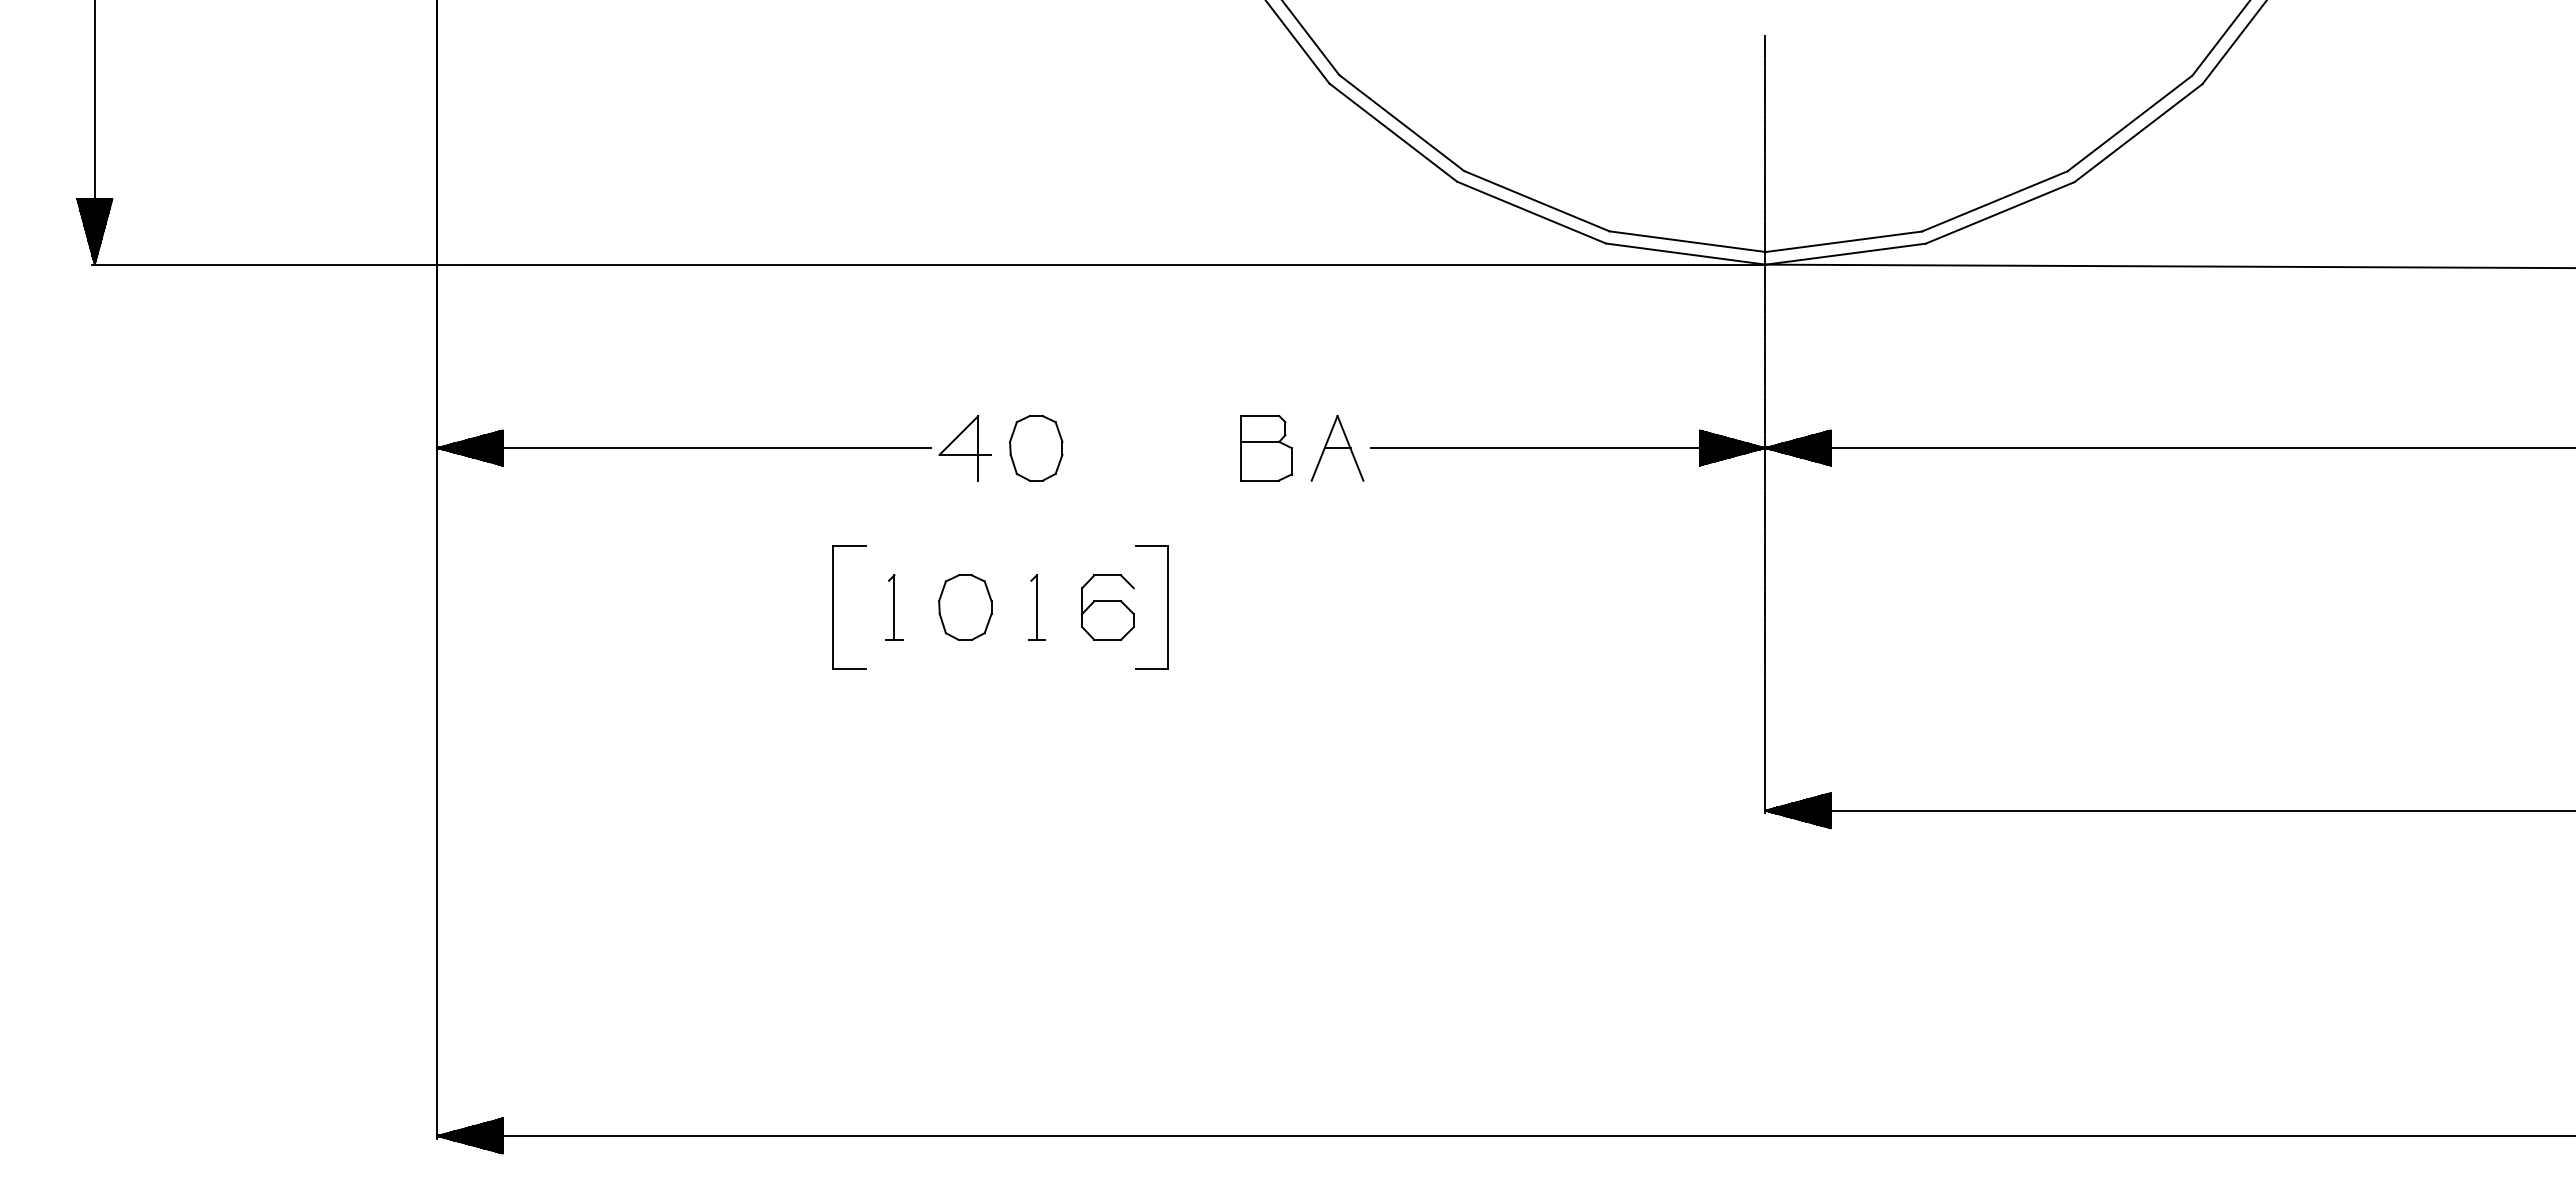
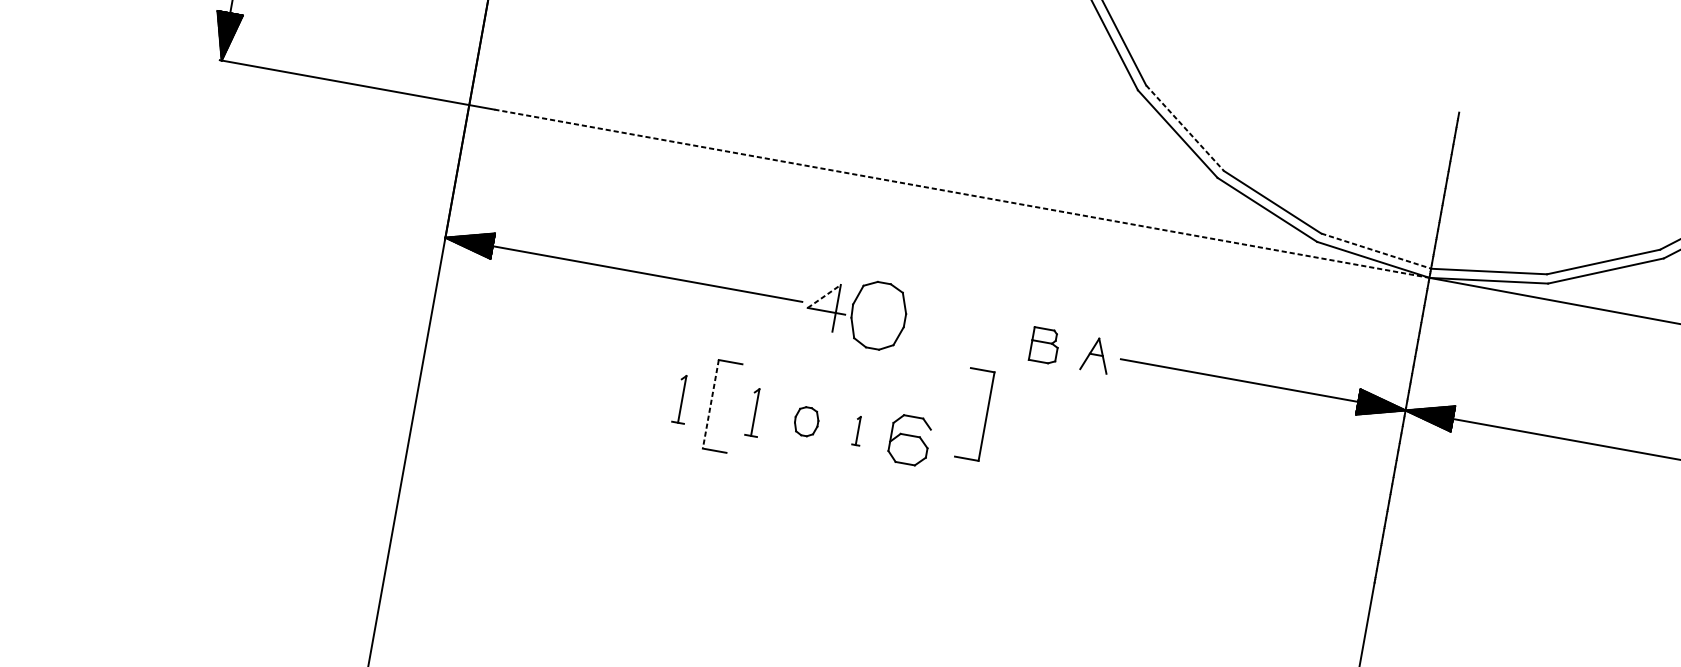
line: (1401, 123) -> (1184, 128), solid -> dashed
line: (1687, 241) -> (1376, 251), solid -> dashed
line: (1118, 264) -> (961, 193), solid -> dashed
line: (959, 435) -> (824, 296), solid -> dashed
part: (1036, 448) -> (878, 315), size x1.4
part: (1266, 448) -> (1044, 345), size x0.7
part: (1337, 448) -> (1096, 355), size x0.7
part: (793, 607) -> (682, 399), added
line: (832, 607) -> (710, 404), solid -> dashed
part: (965, 607) -> (806, 421), size x0.6
part: (1036, 607) -> (857, 430), size x0.6
part: (1167, 607) -> (985, 416), moved

